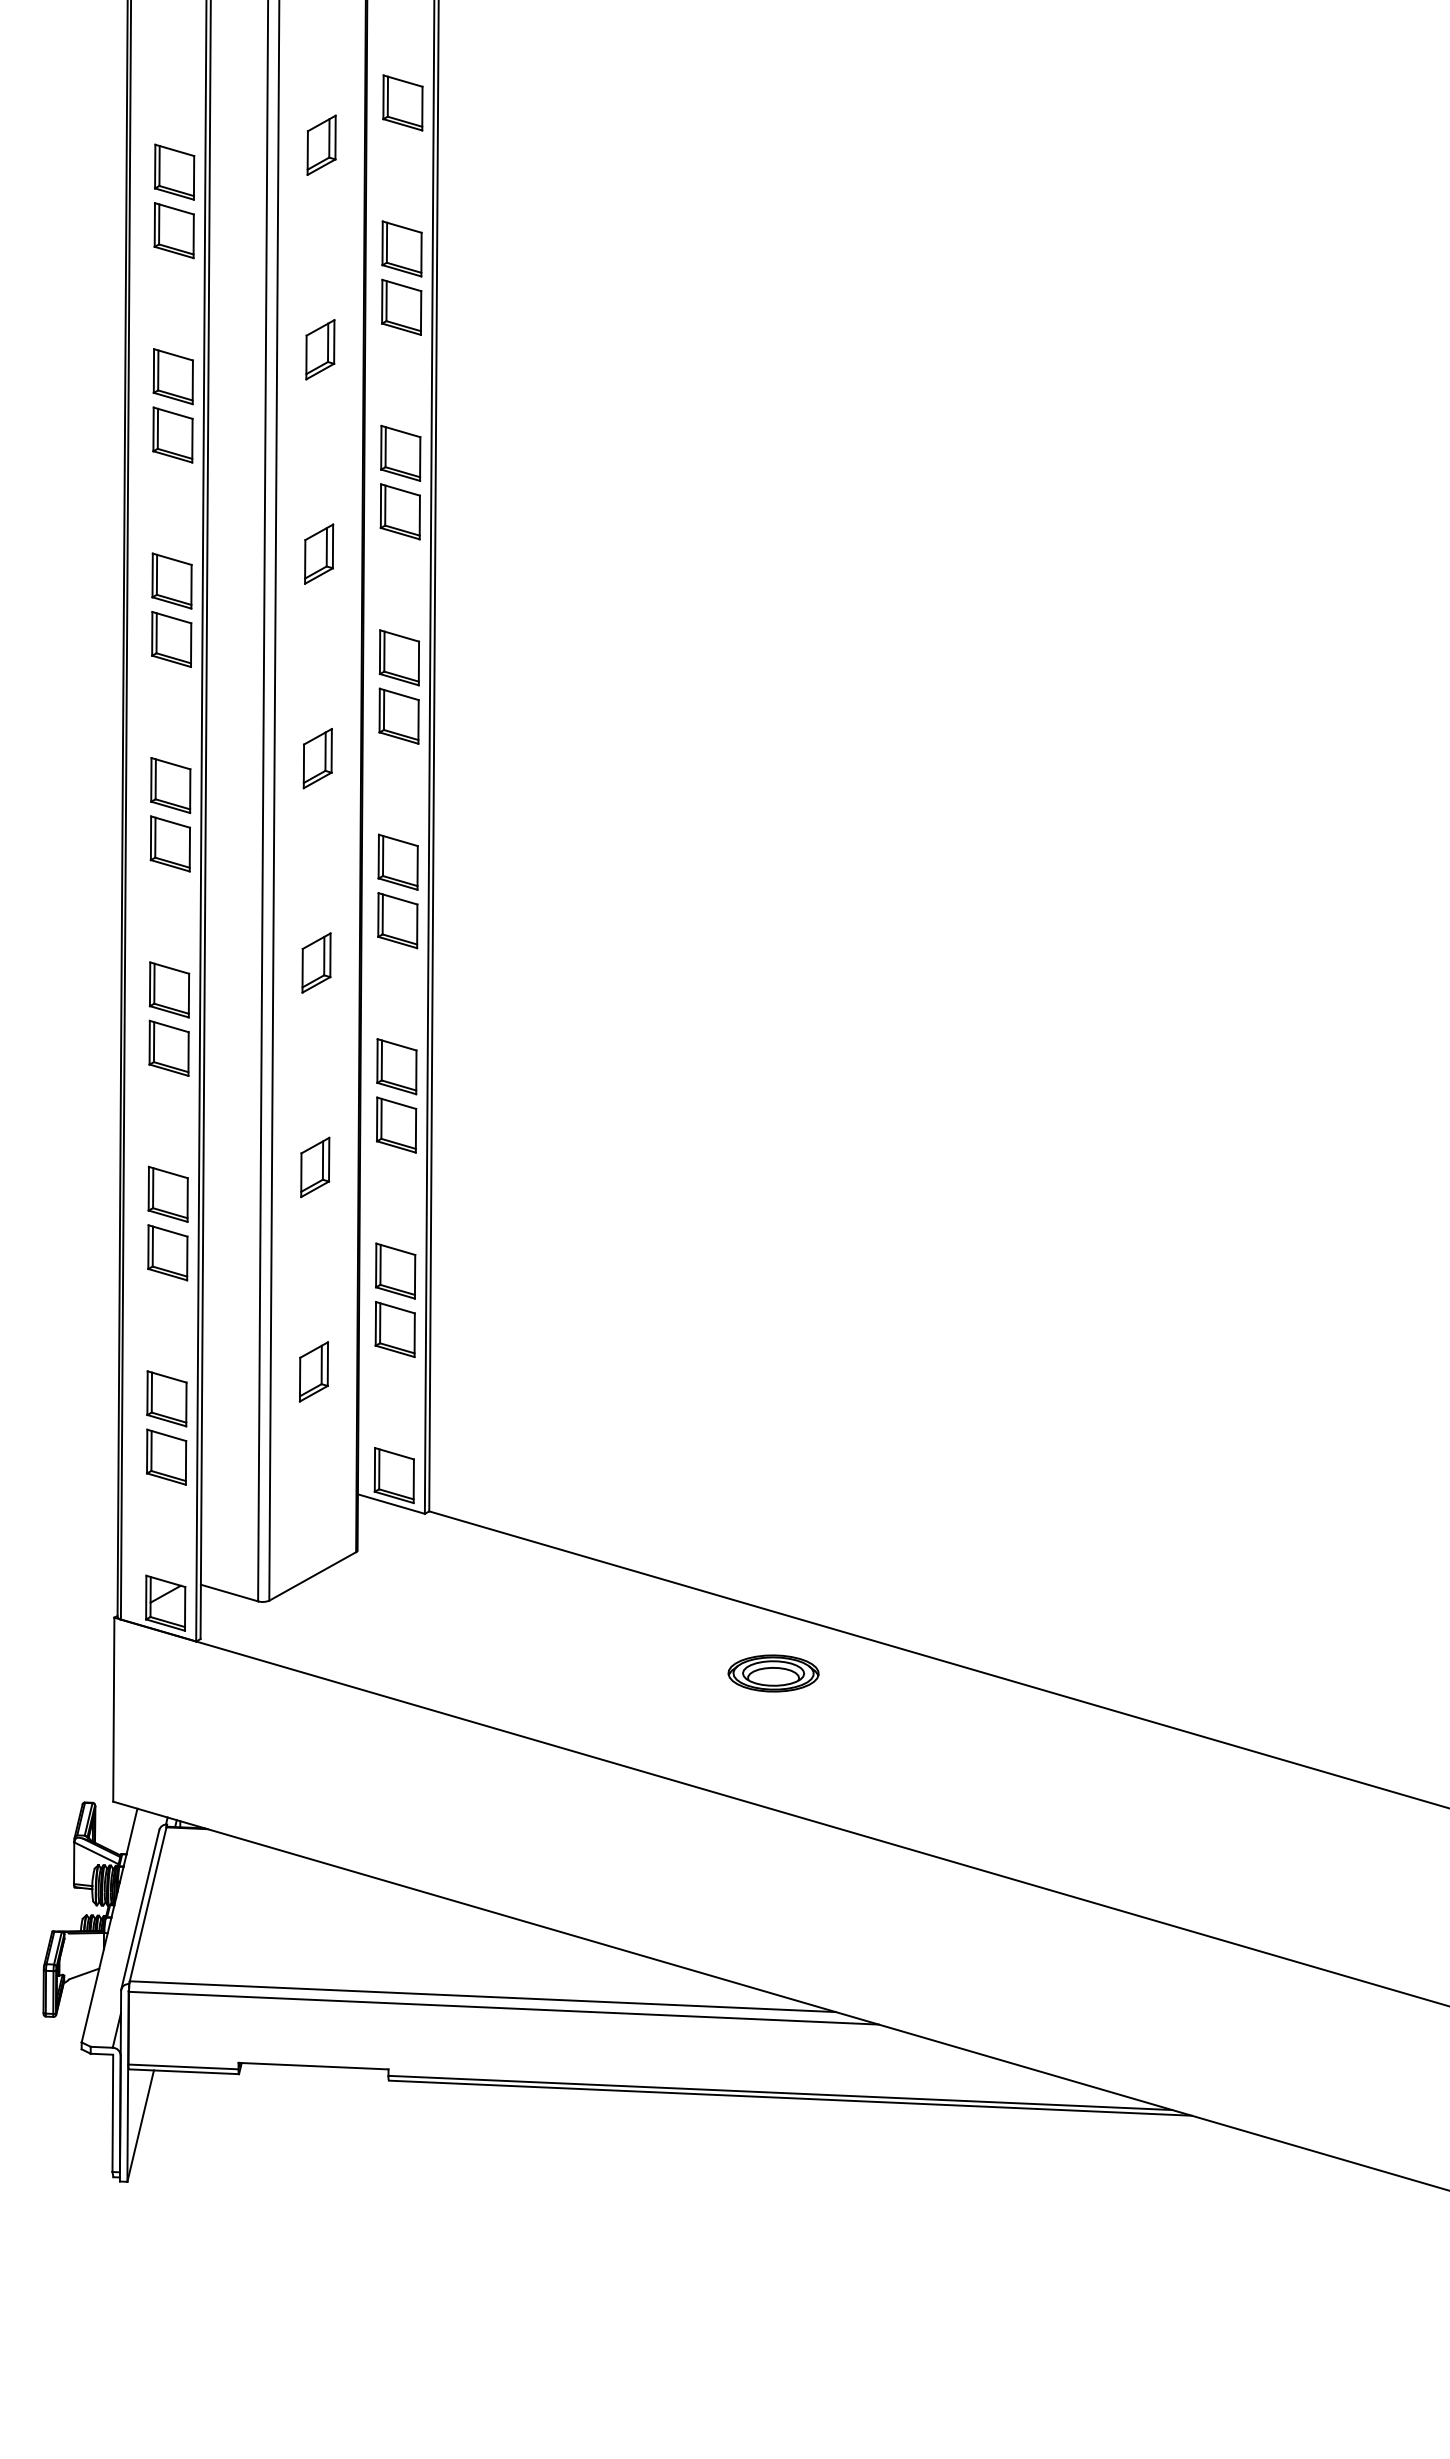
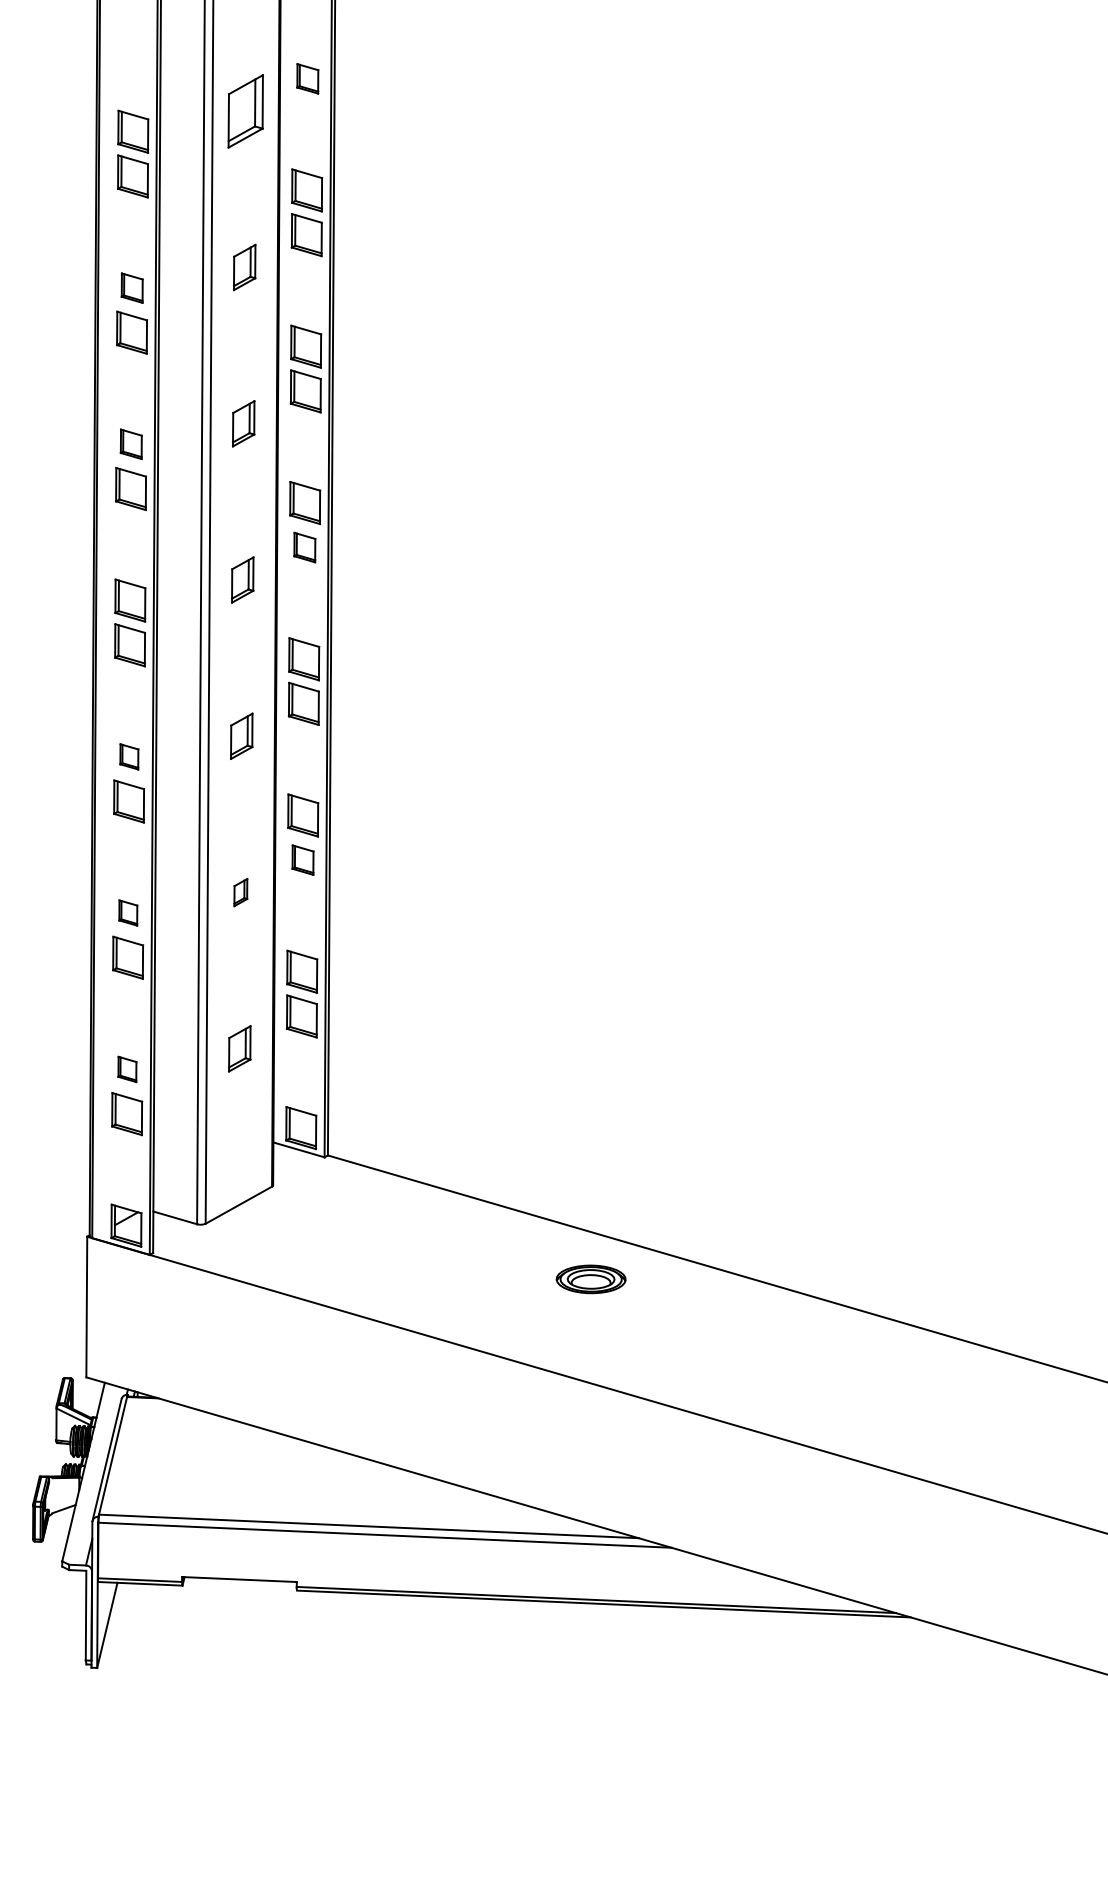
part: (402, 102) -> (307, 78), size x0.7
part: (321, 144) -> (245, 110), size x1.6
part: (172, 376) -> (131, 287), size x0.7
part: (171, 580) -> (130, 443), size x0.7
part: (398, 715) -> (304, 547), size x0.7
part: (169, 989) -> (129, 756), size x0.6
part: (396, 1124) -> (302, 859), size x0.7
part: (315, 1167) -> (240, 892), size x0.6
part: (167, 1193) -> (127, 912), size x0.6
part: (166, 1398) -> (127, 1069), size x0.6

